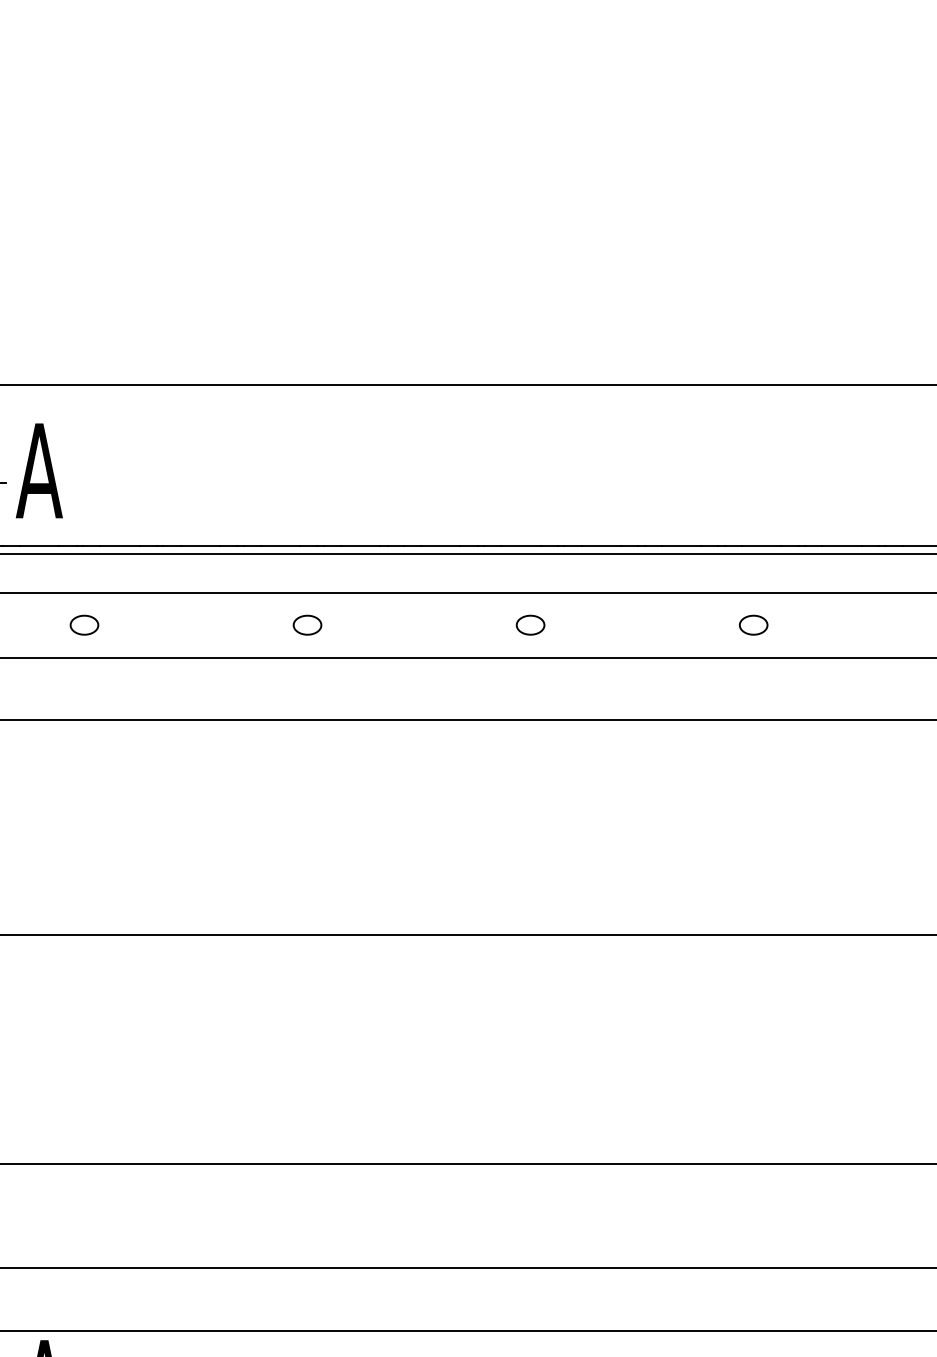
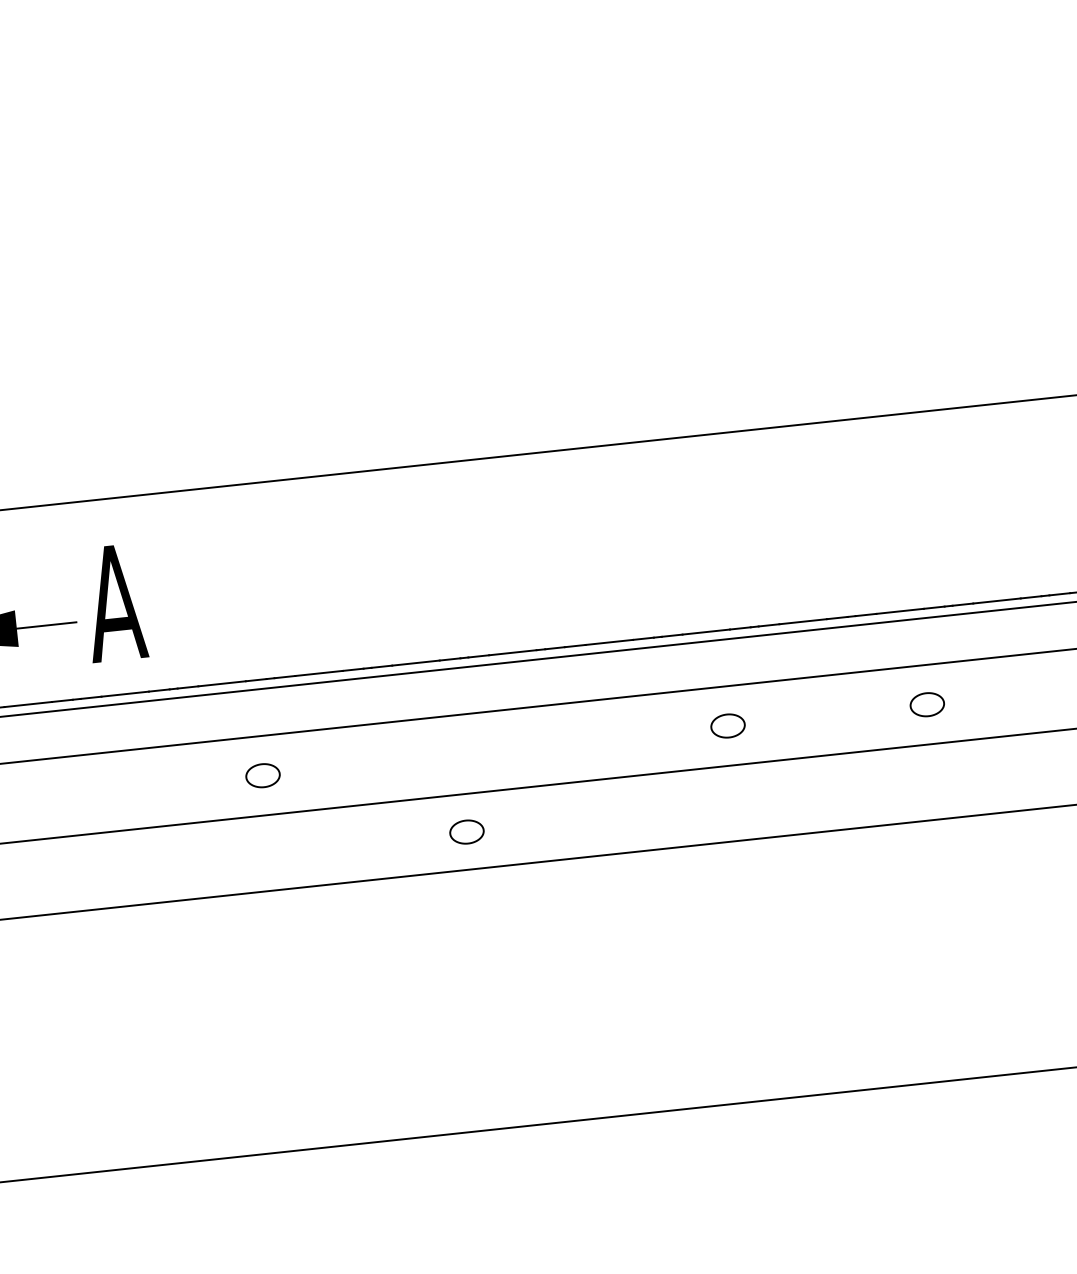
part: (84, 624) -> (262, 774), moved
part: (307, 624) -> (466, 831), moved
part: (753, 624) -> (927, 703), moved

